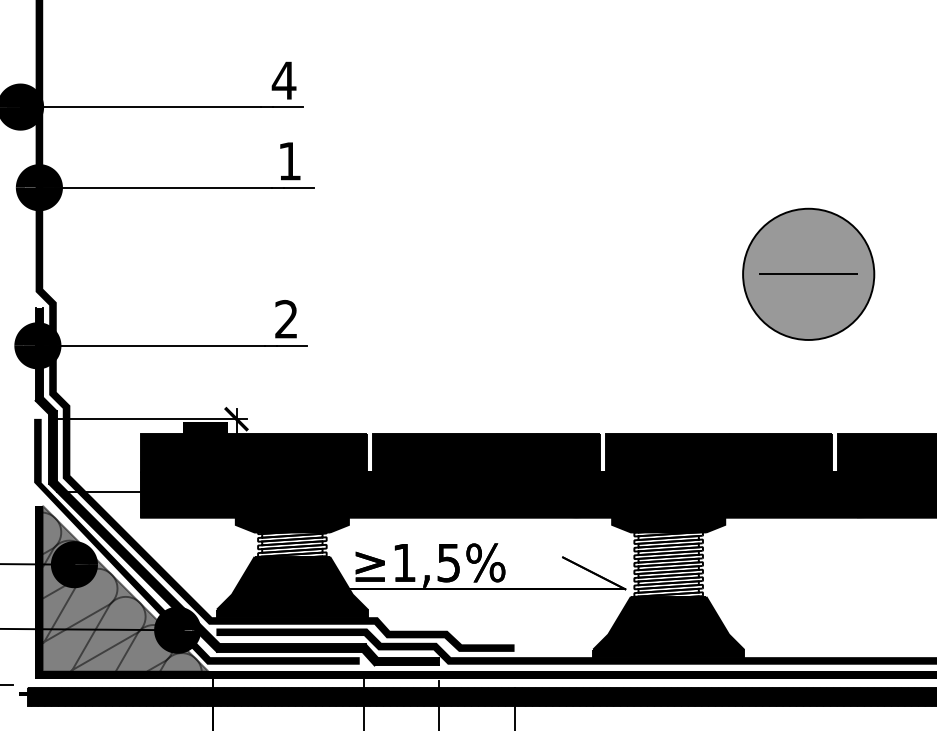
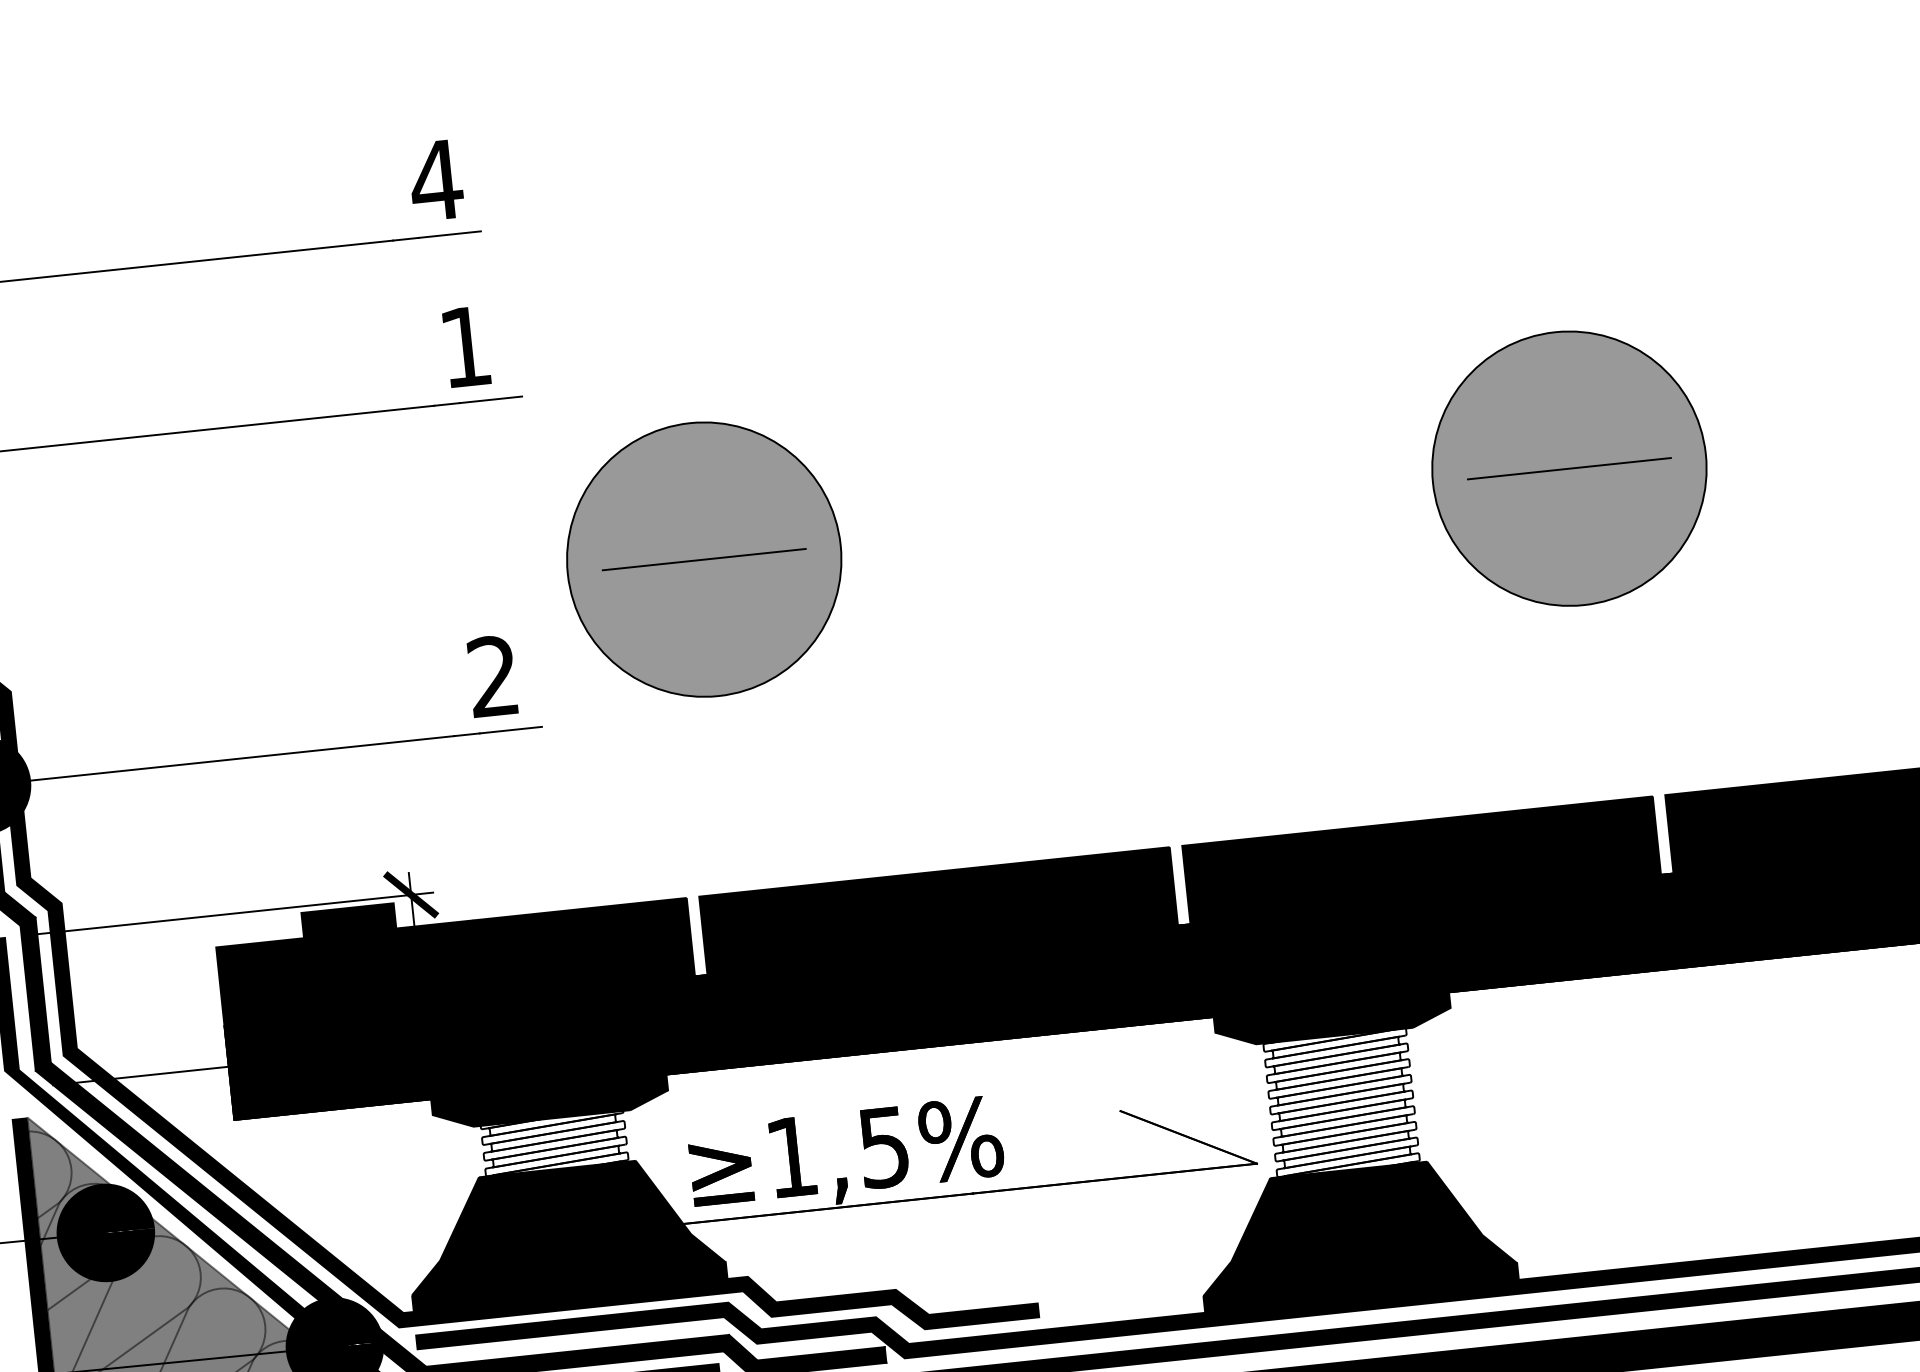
part: (392, 273) -> (703, 557), added

